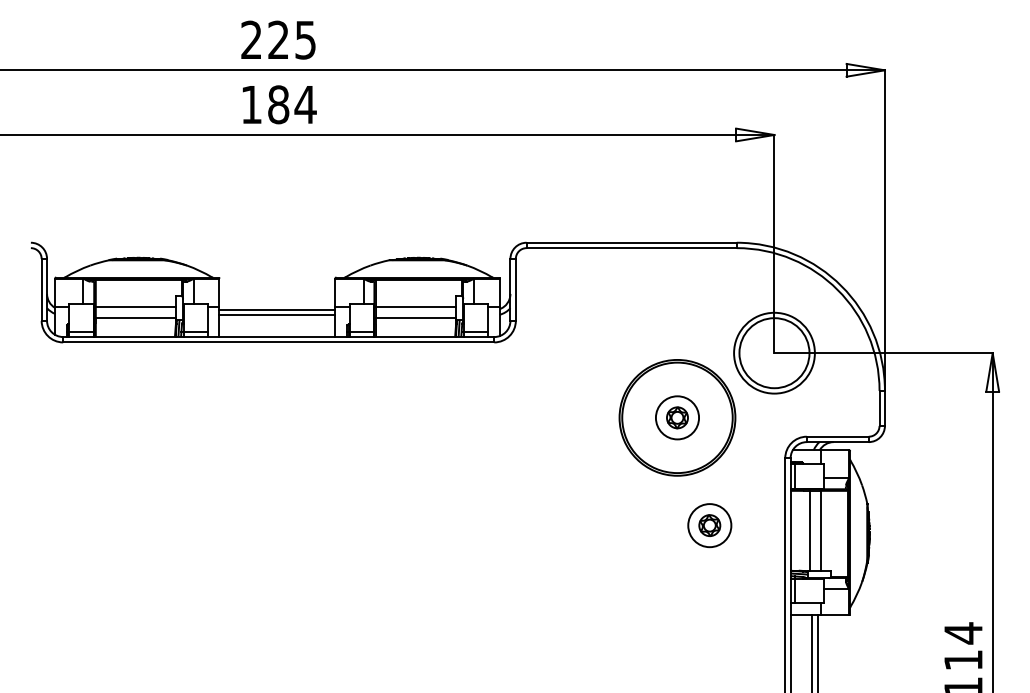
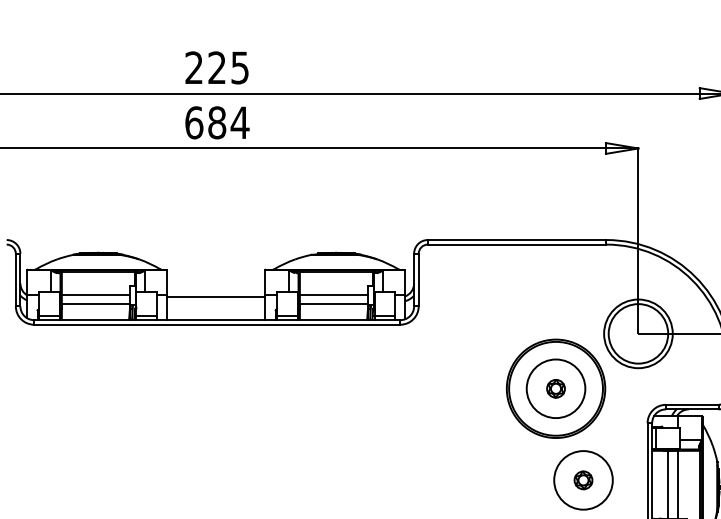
text: (251, 104) -> (194, 122), 184 -> 684
line: (277, 315) -> (216, 301), removed
circle: (677, 417) -> (556, 388), size x1.6
circle: (709, 525) -> (583, 480), size x1.6

